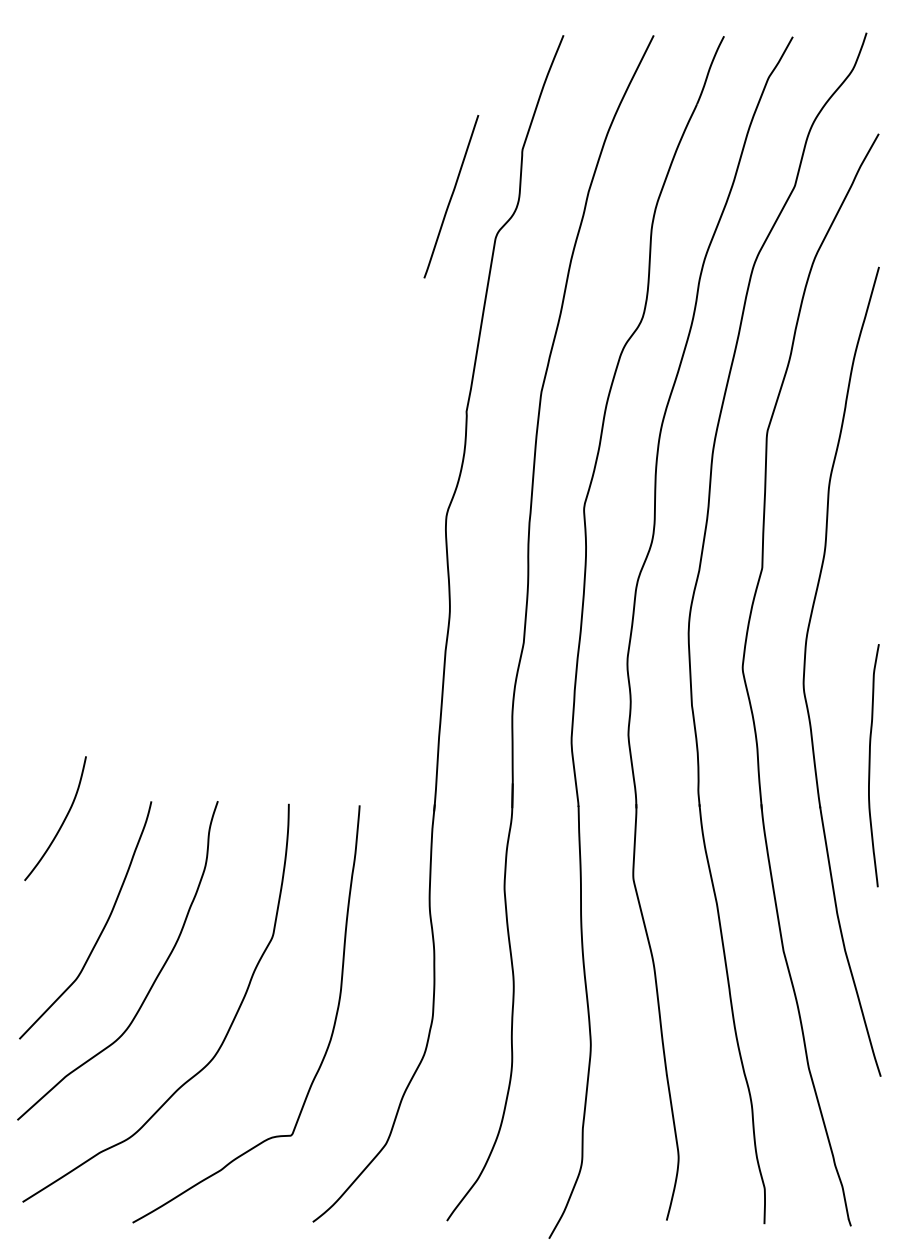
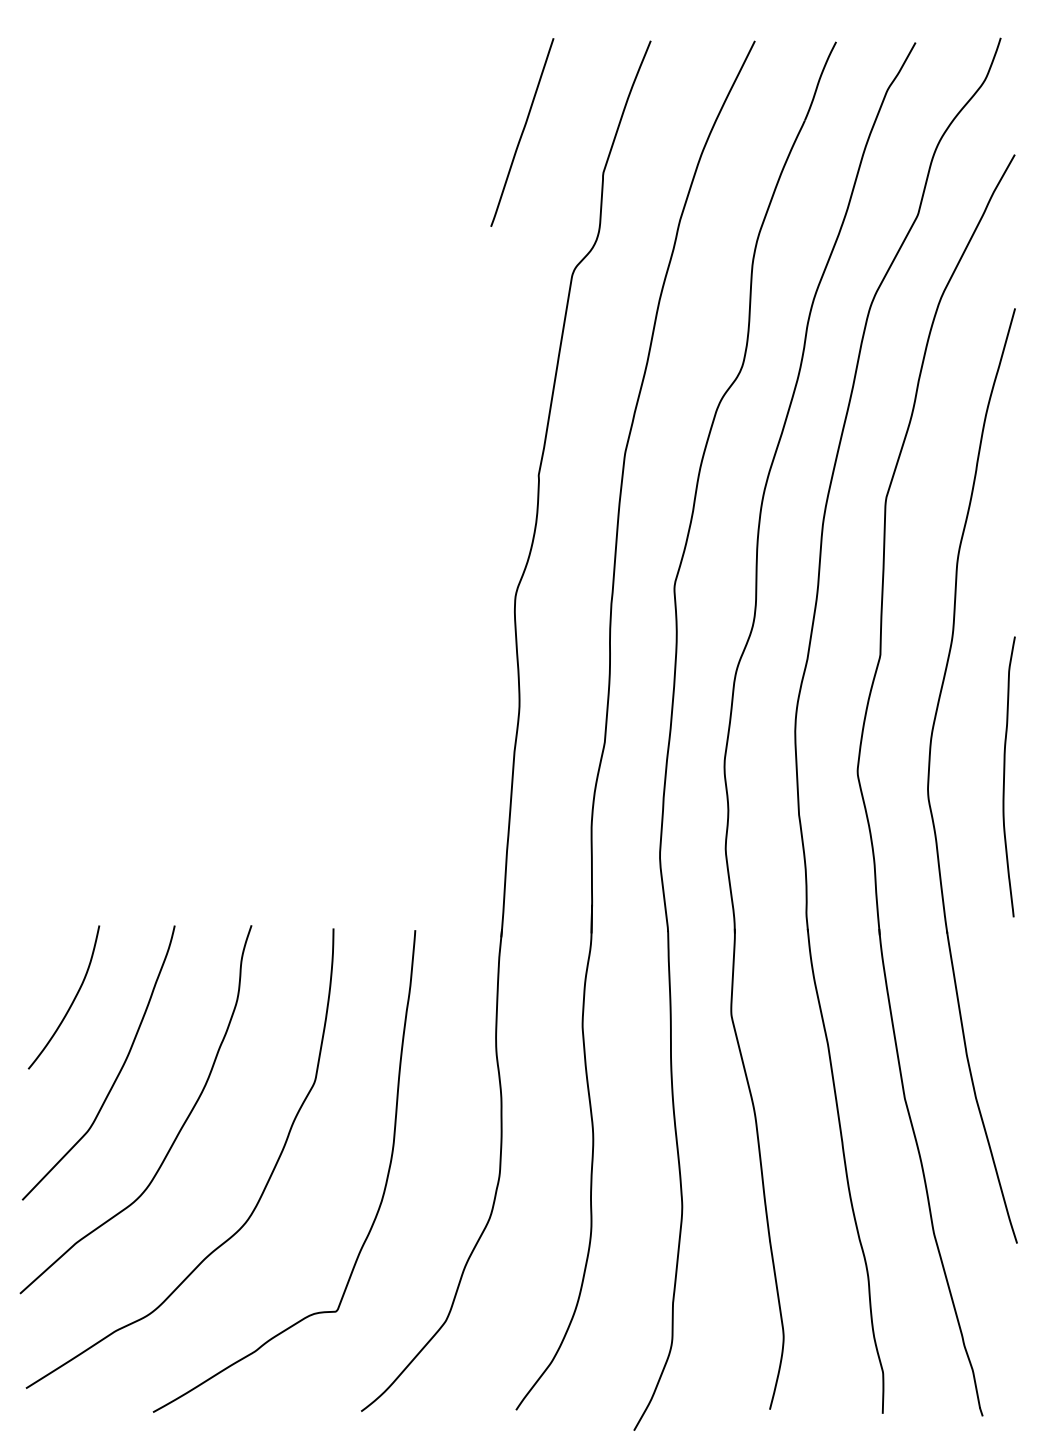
line: (451, 196) -> (522, 132), moved
curve: (870, 765) -> (1005, 776), moved
curve: (62, 821) -> (72, 1000), moved

